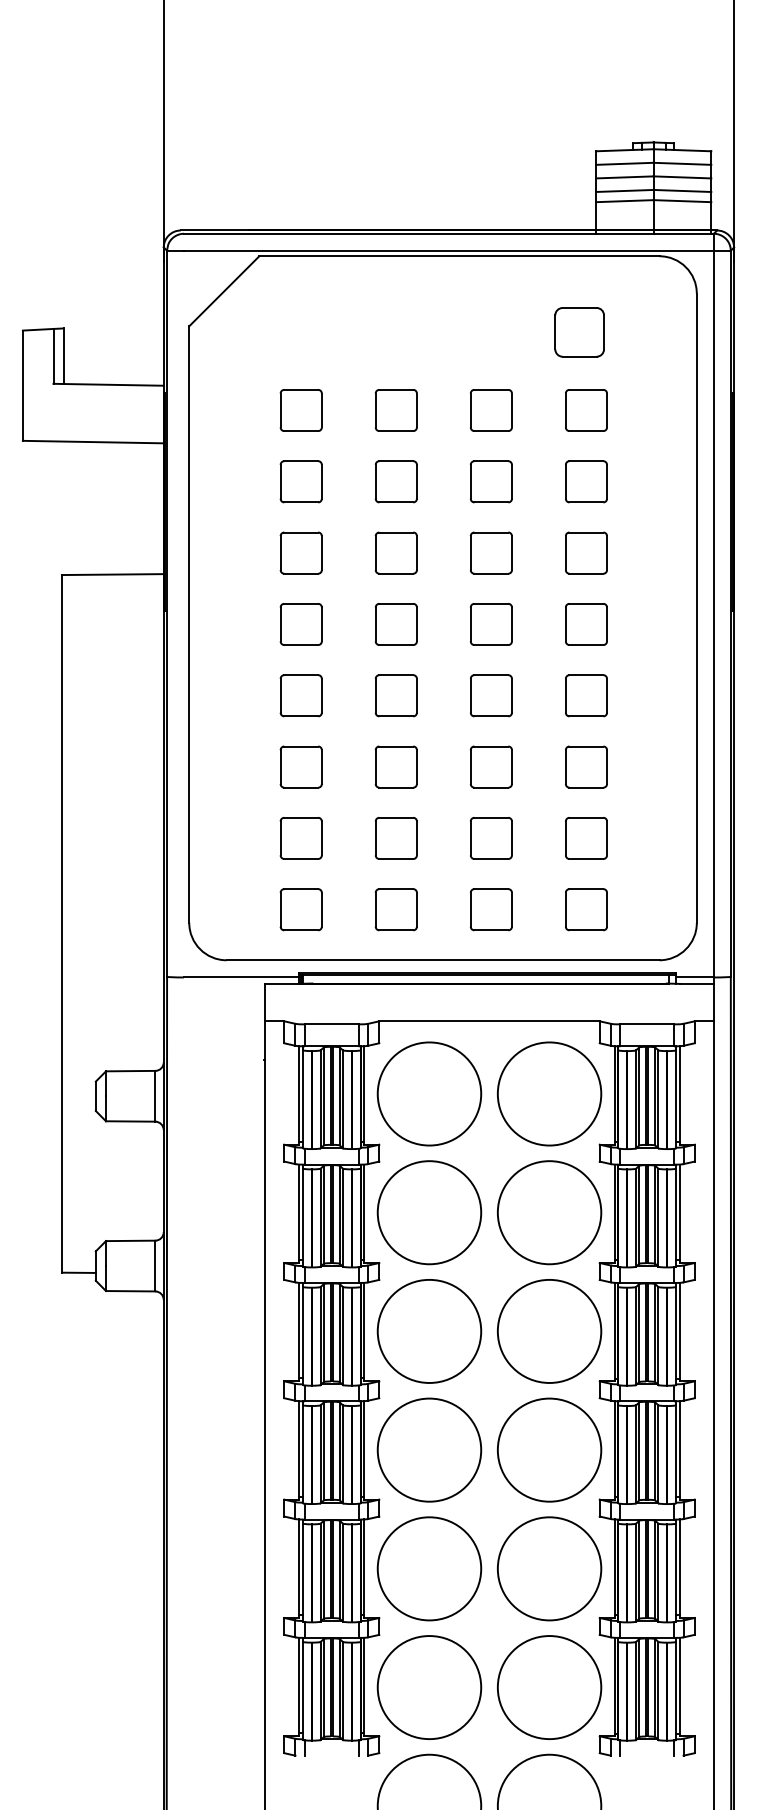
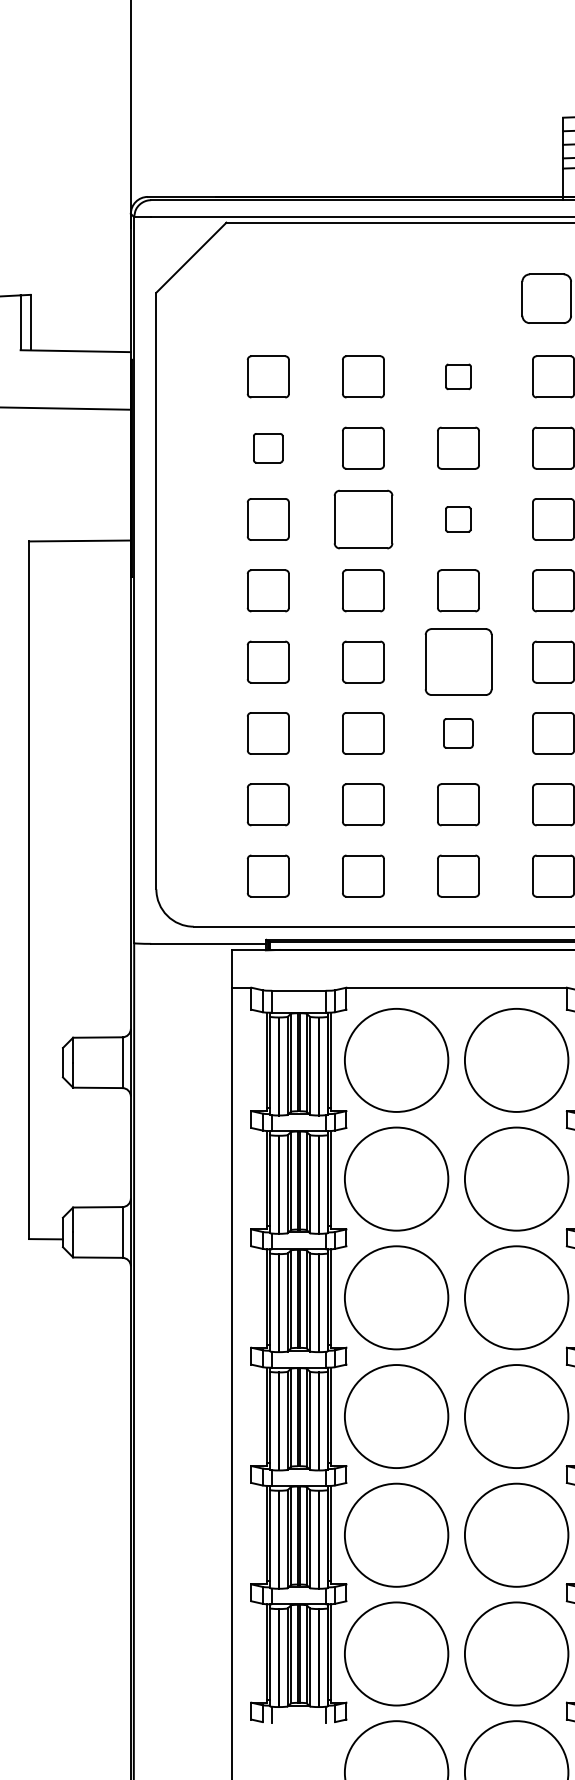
part: (491, 410) -> (458, 376), size x0.6
part: (300, 481) -> (267, 447), size x0.7
part: (395, 552) -> (362, 518), size x1.4
part: (490, 552) -> (457, 518), size x0.6
part: (490, 695) -> (457, 661), size x1.6
part: (490, 766) -> (457, 732), size x0.7

